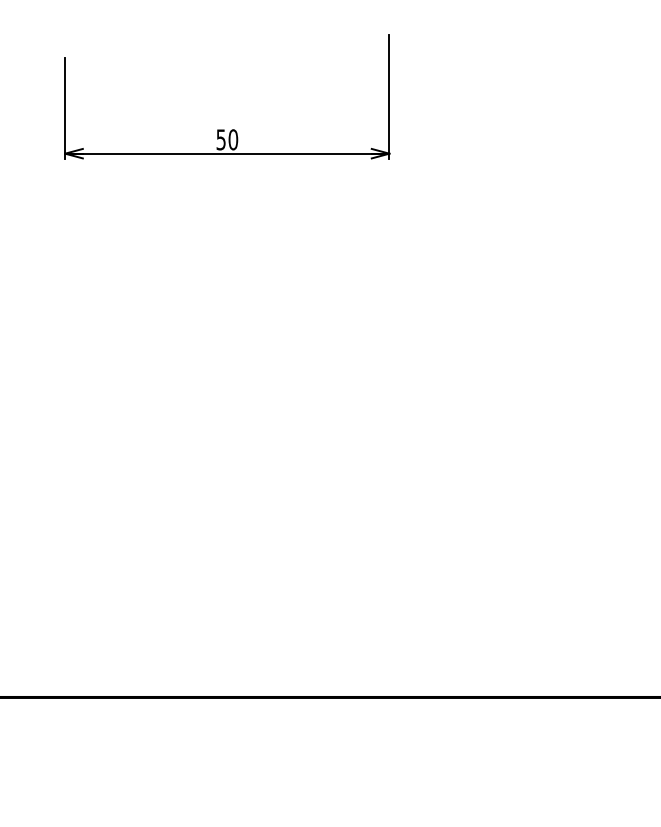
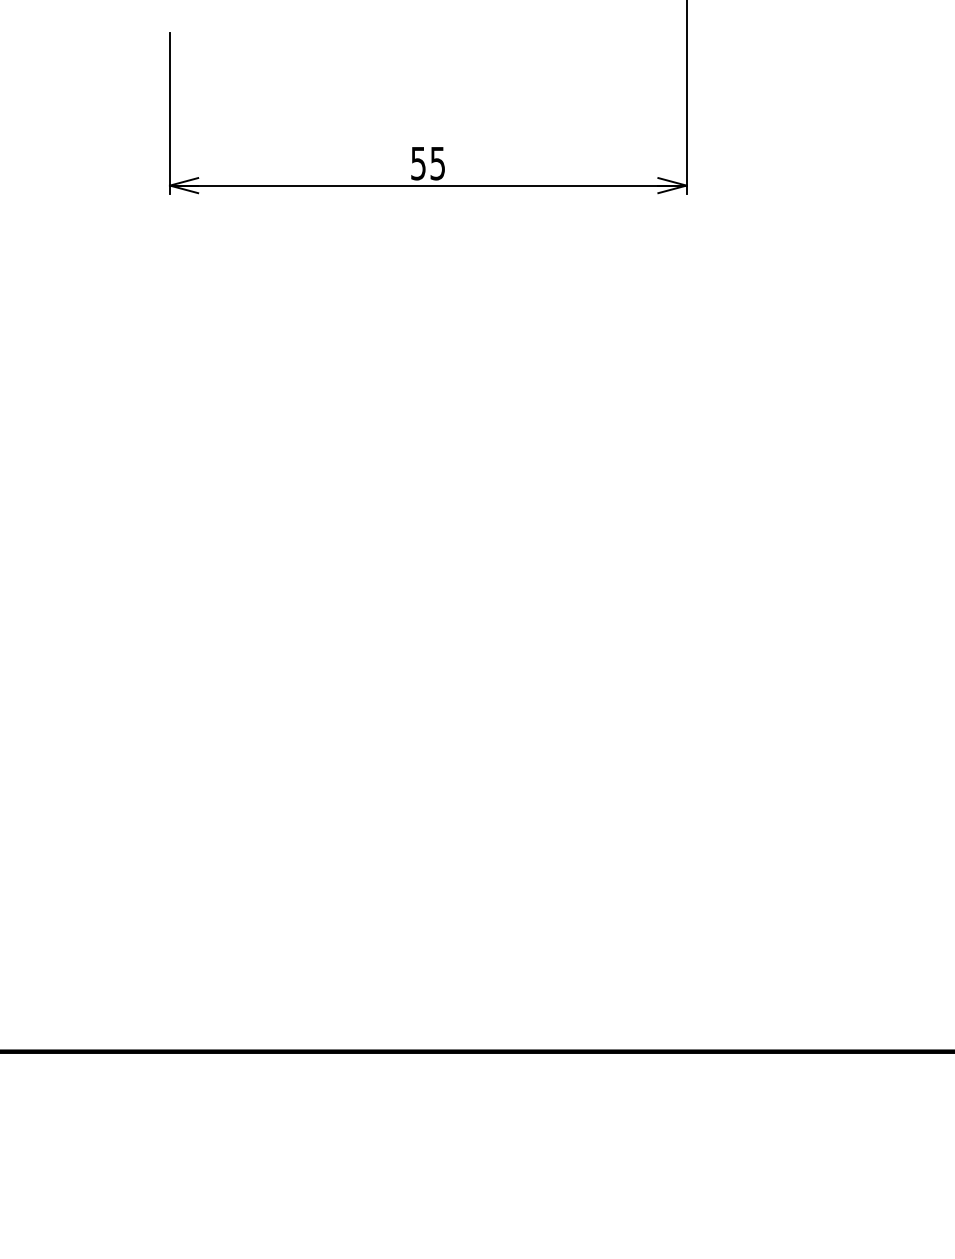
text: (233, 139) -> (438, 163), 50 -> 55

